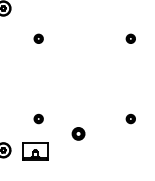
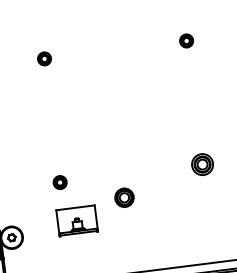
part: (130, 118) -> (201, 163), size x1.6
part: (35, 151) -> (77, 220), moved

